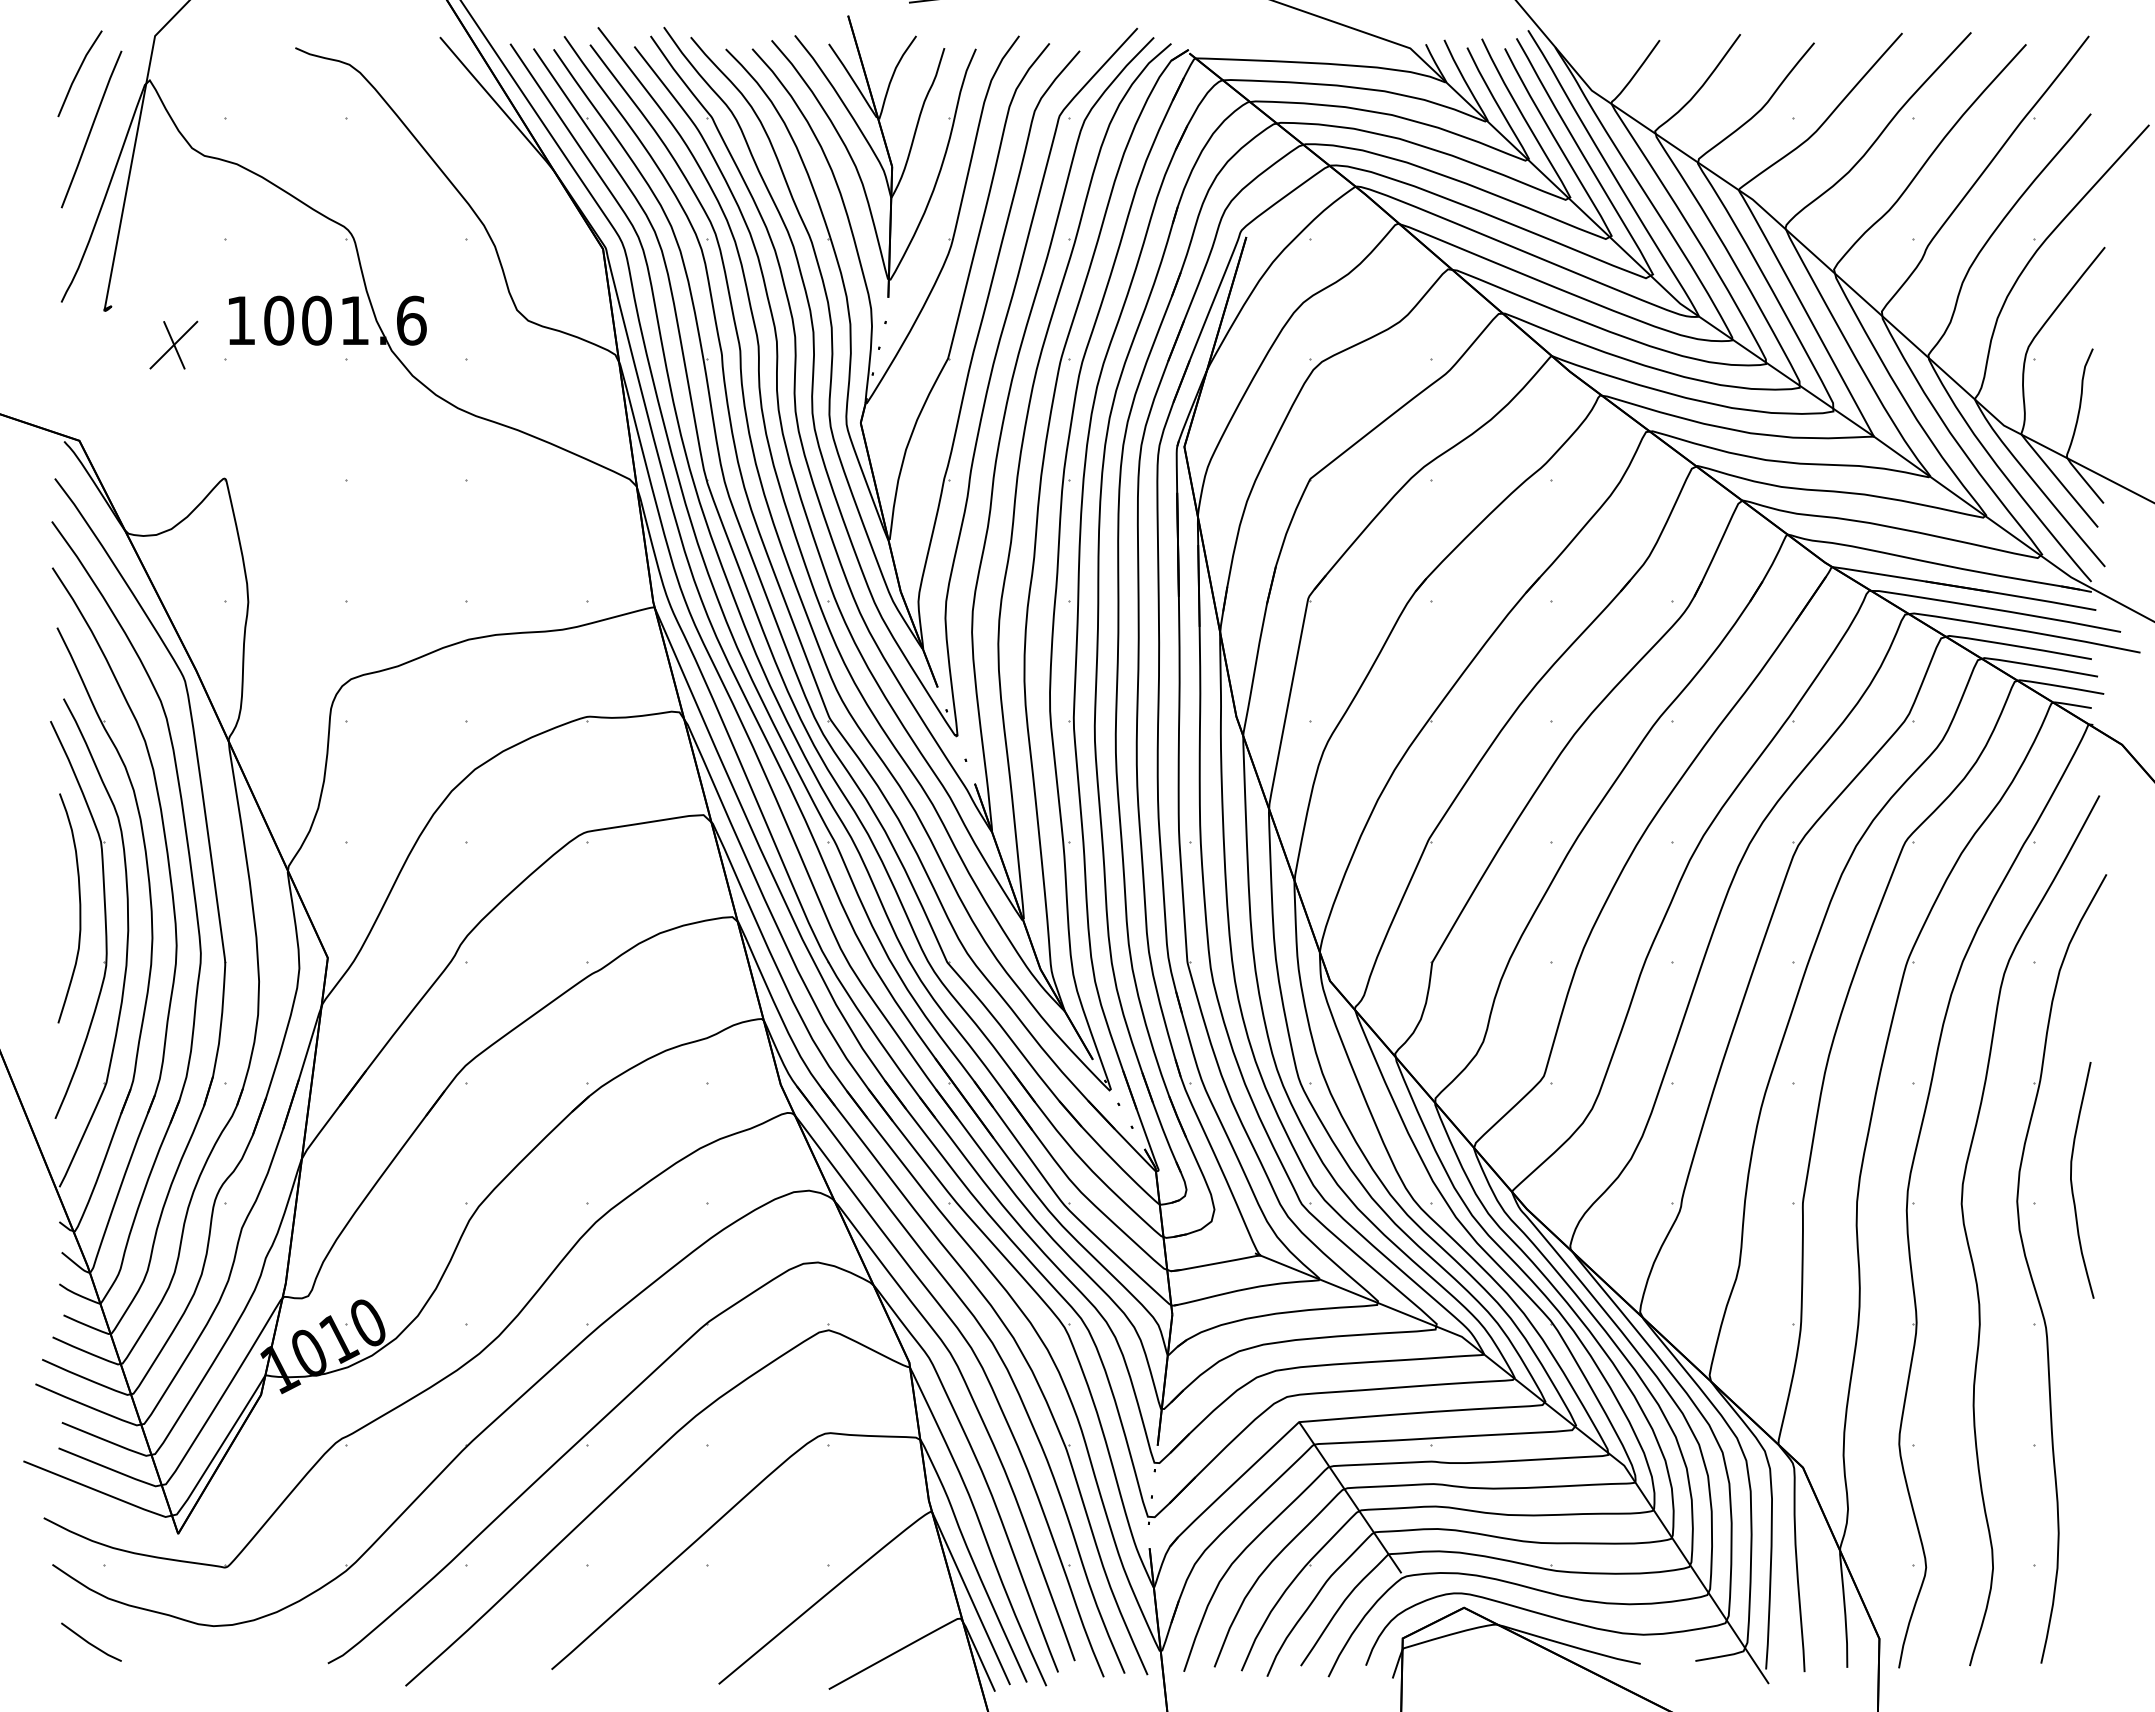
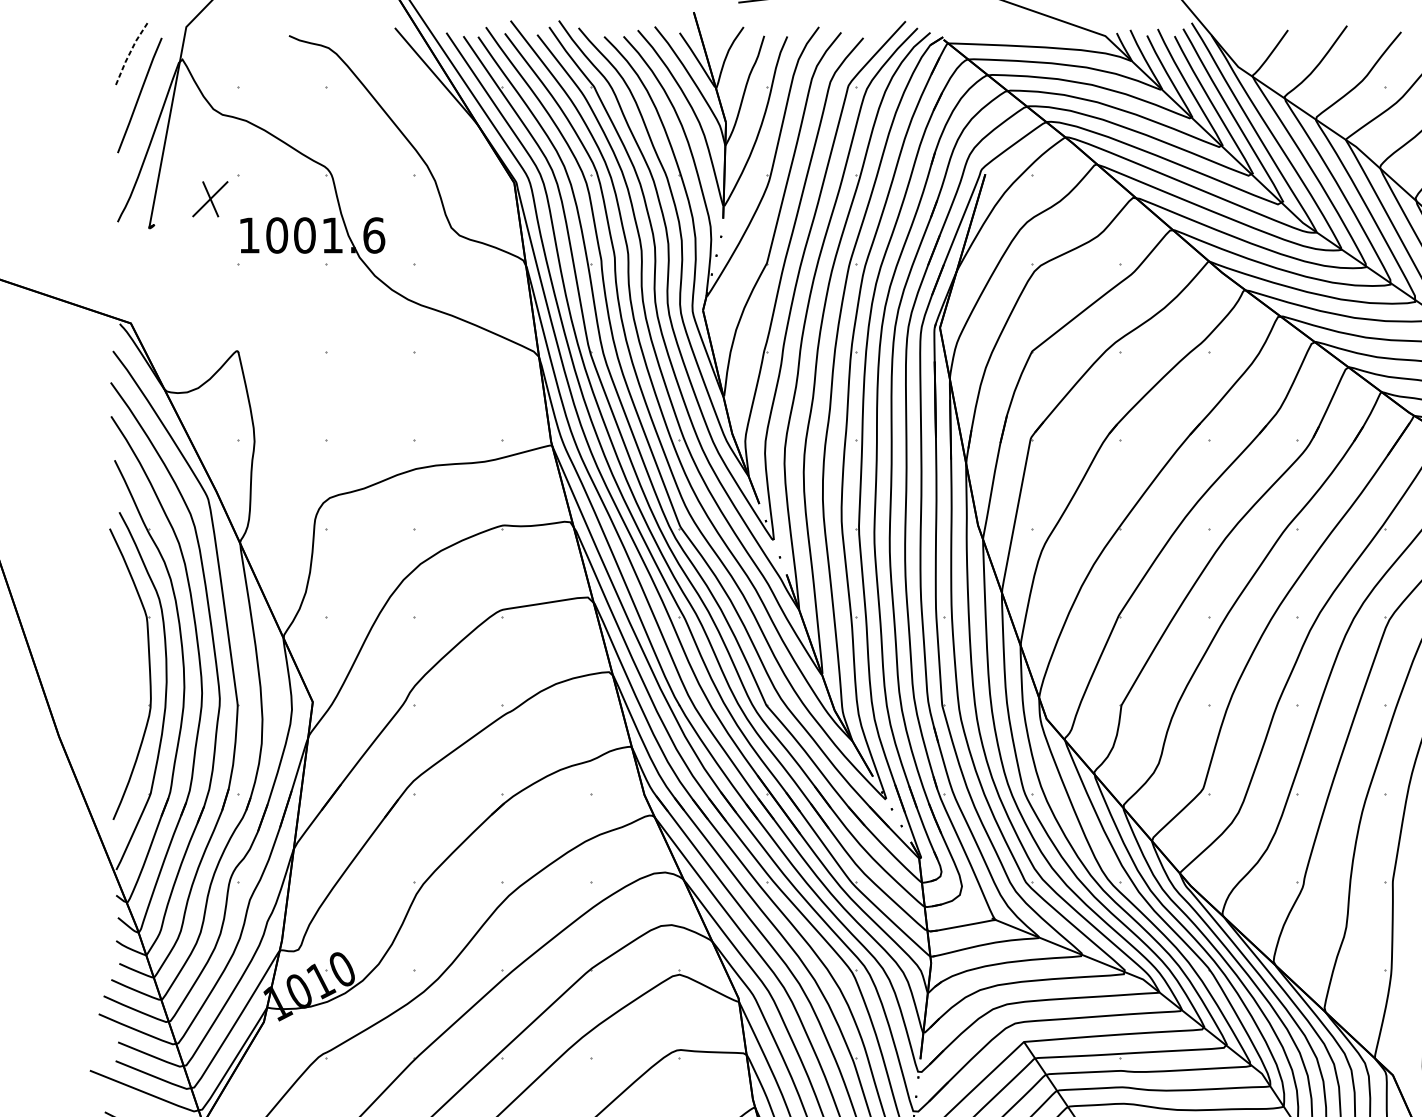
line: (77, 72) -> (129, 53), solid -> dashed
part: (173, 344) -> (210, 198), moved
curve: (79, 908) -> (130, 665), removed

